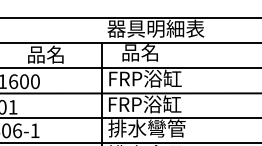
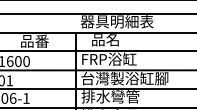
text: (55, 54) -> (41, 41), 品名 -> 品番
text: (165, 104) -> (124, 78), FRP浴缸 -> 台灣製浴缸腳

